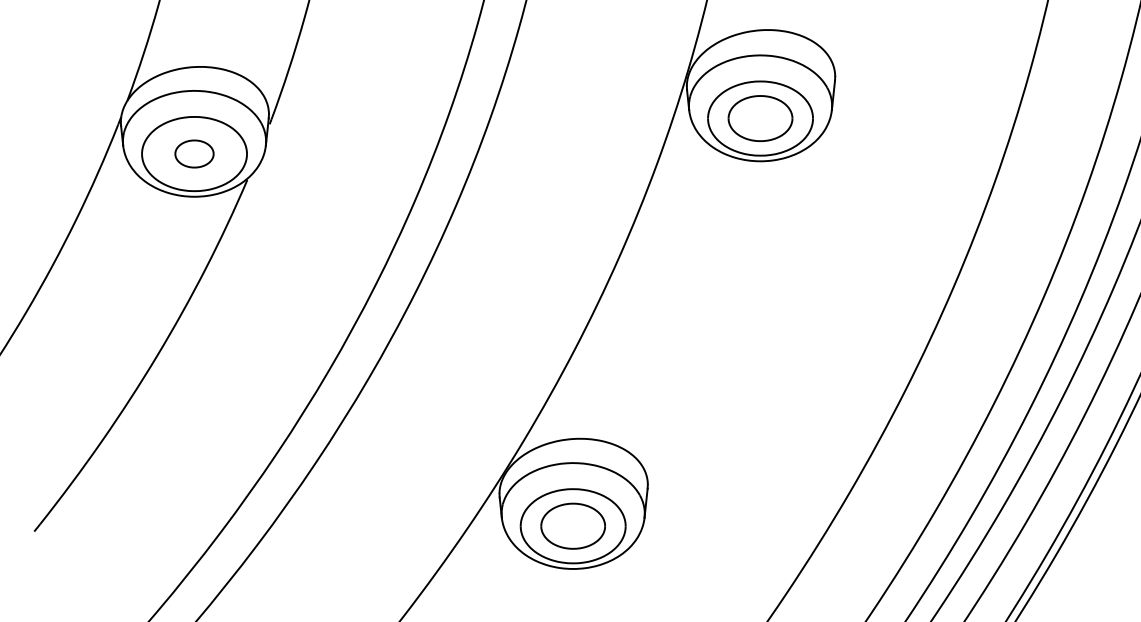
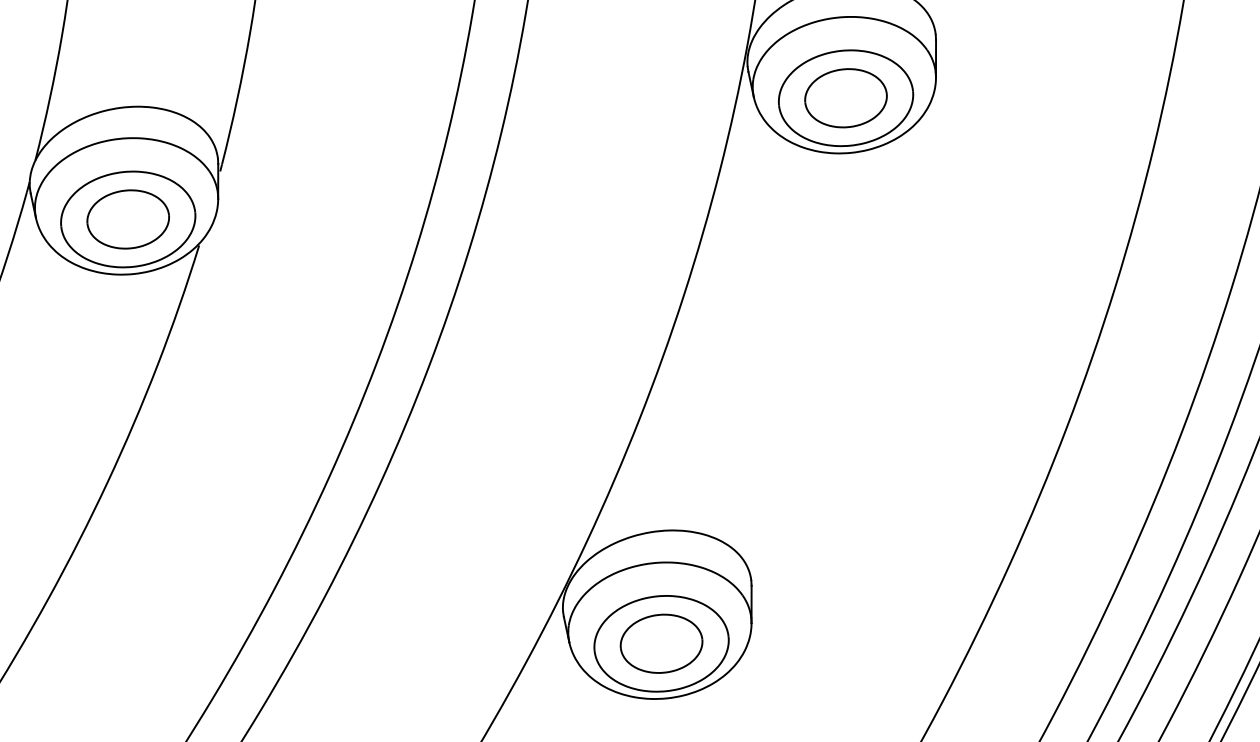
part: (194, 153) -> (128, 218), size x1.67

